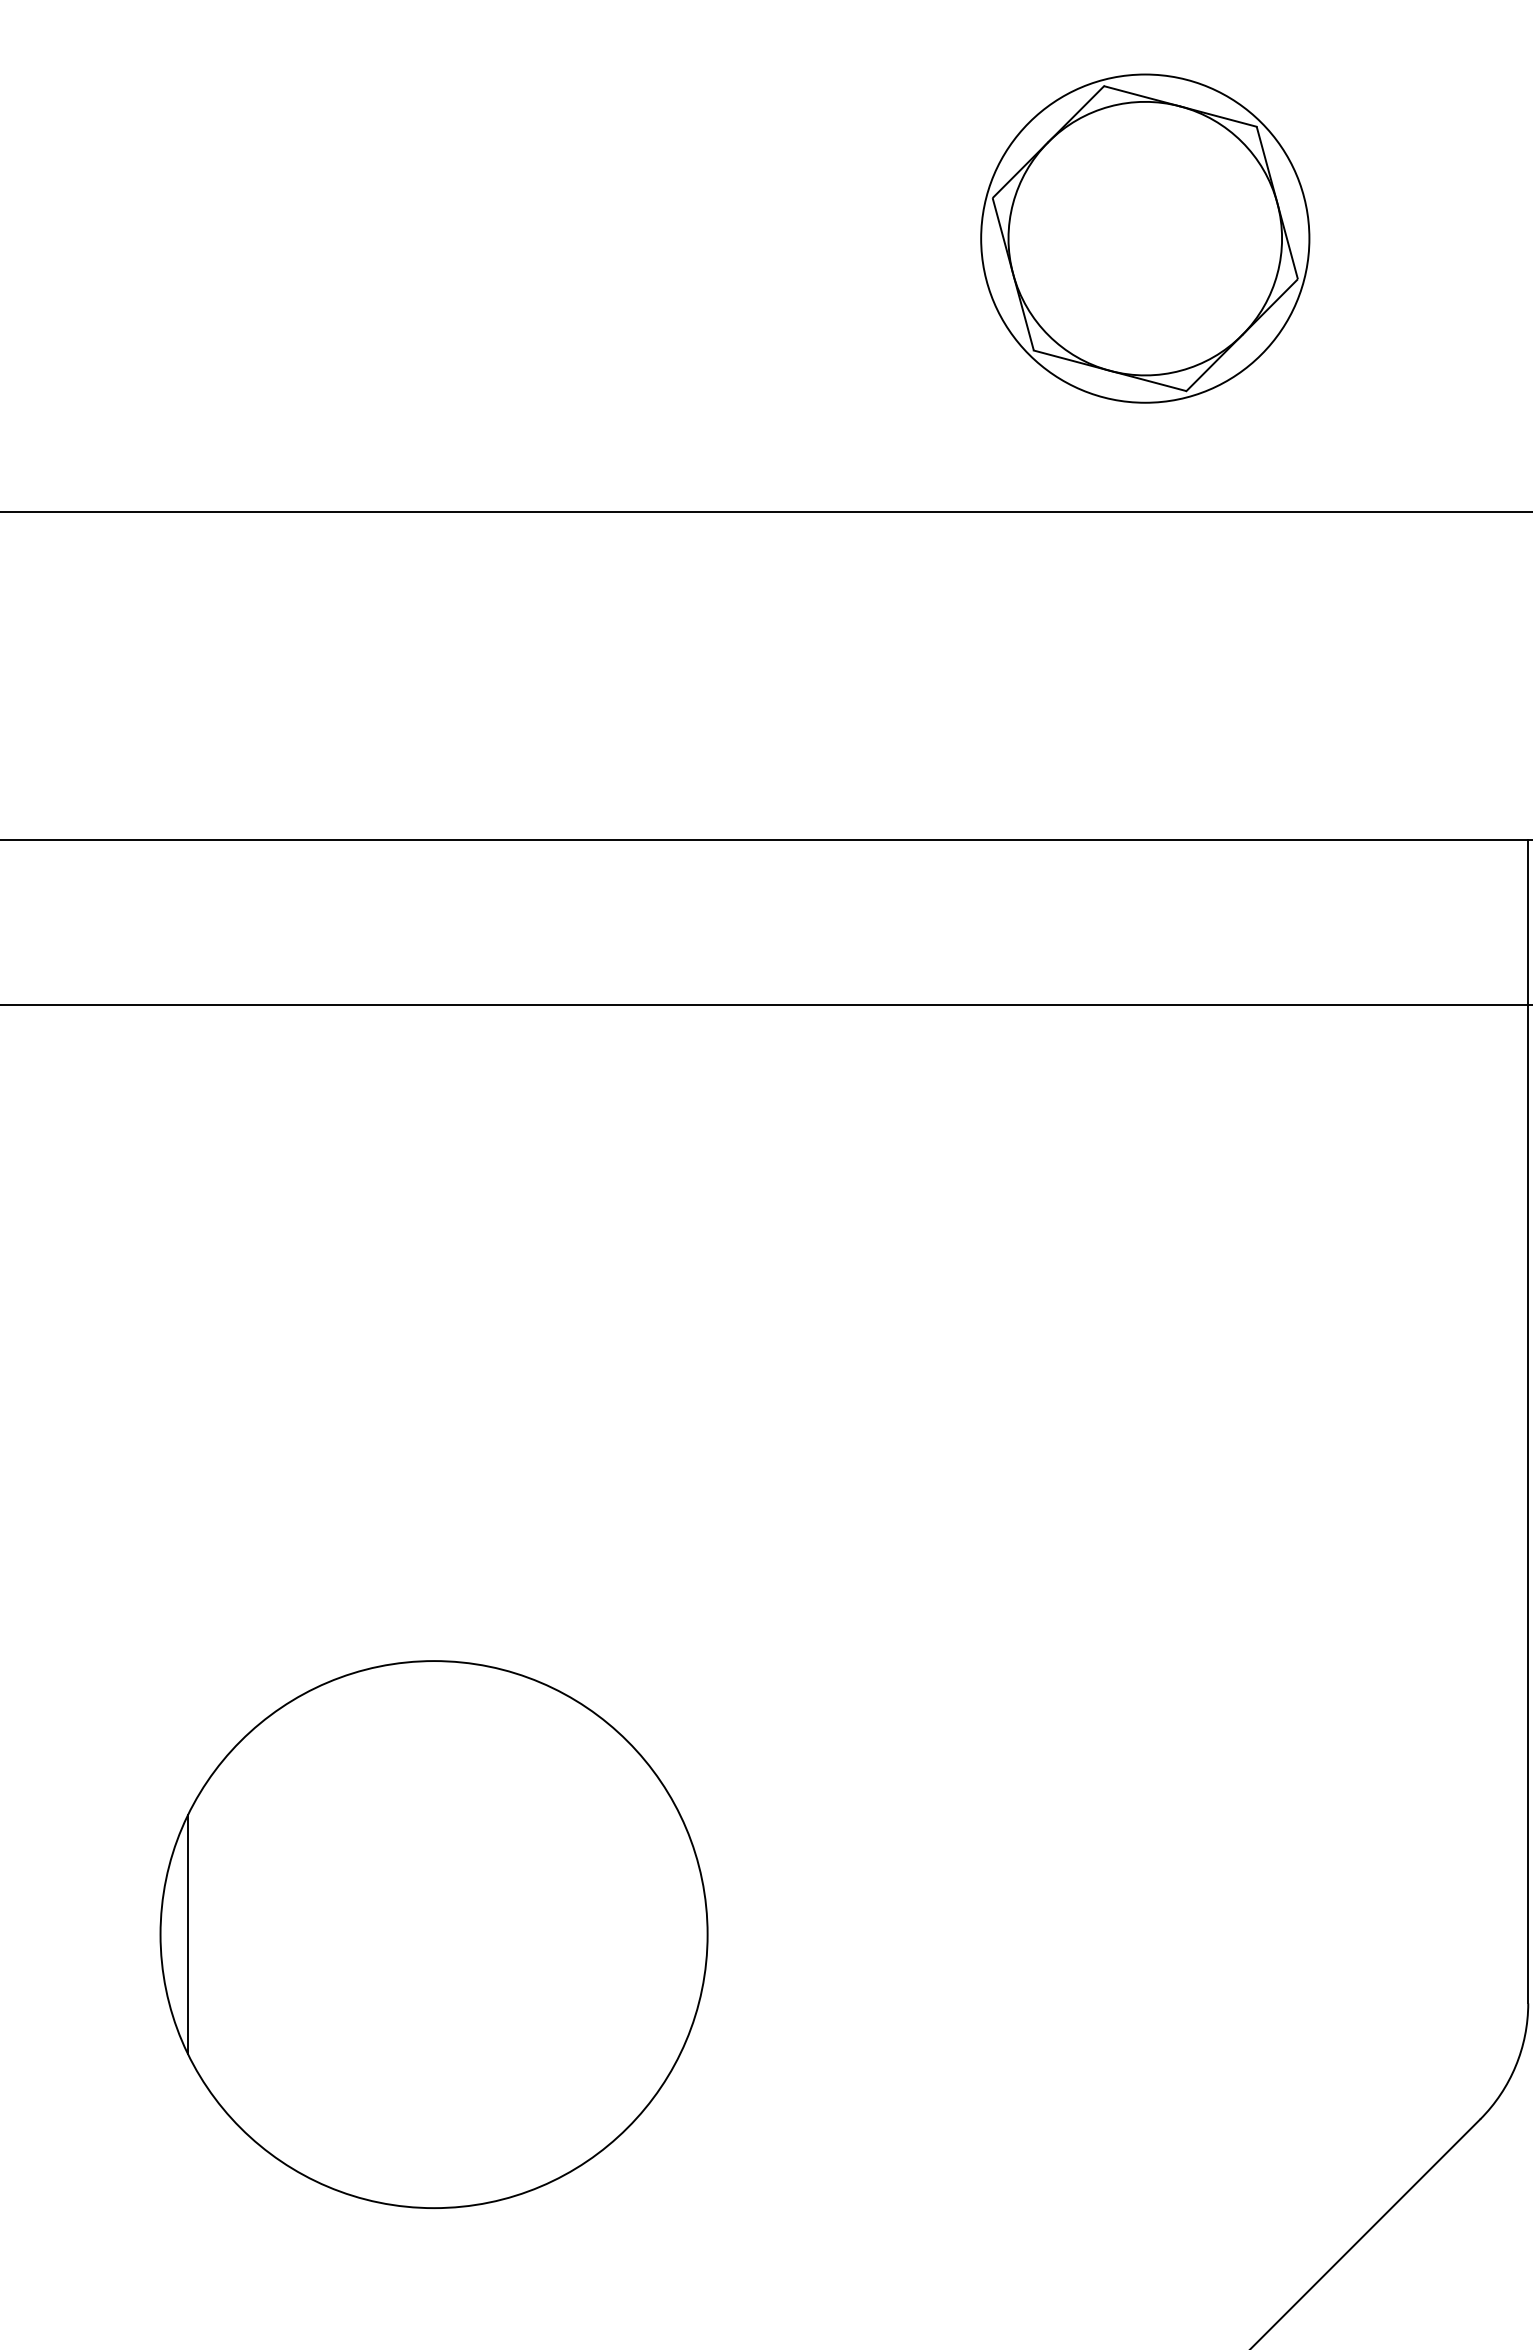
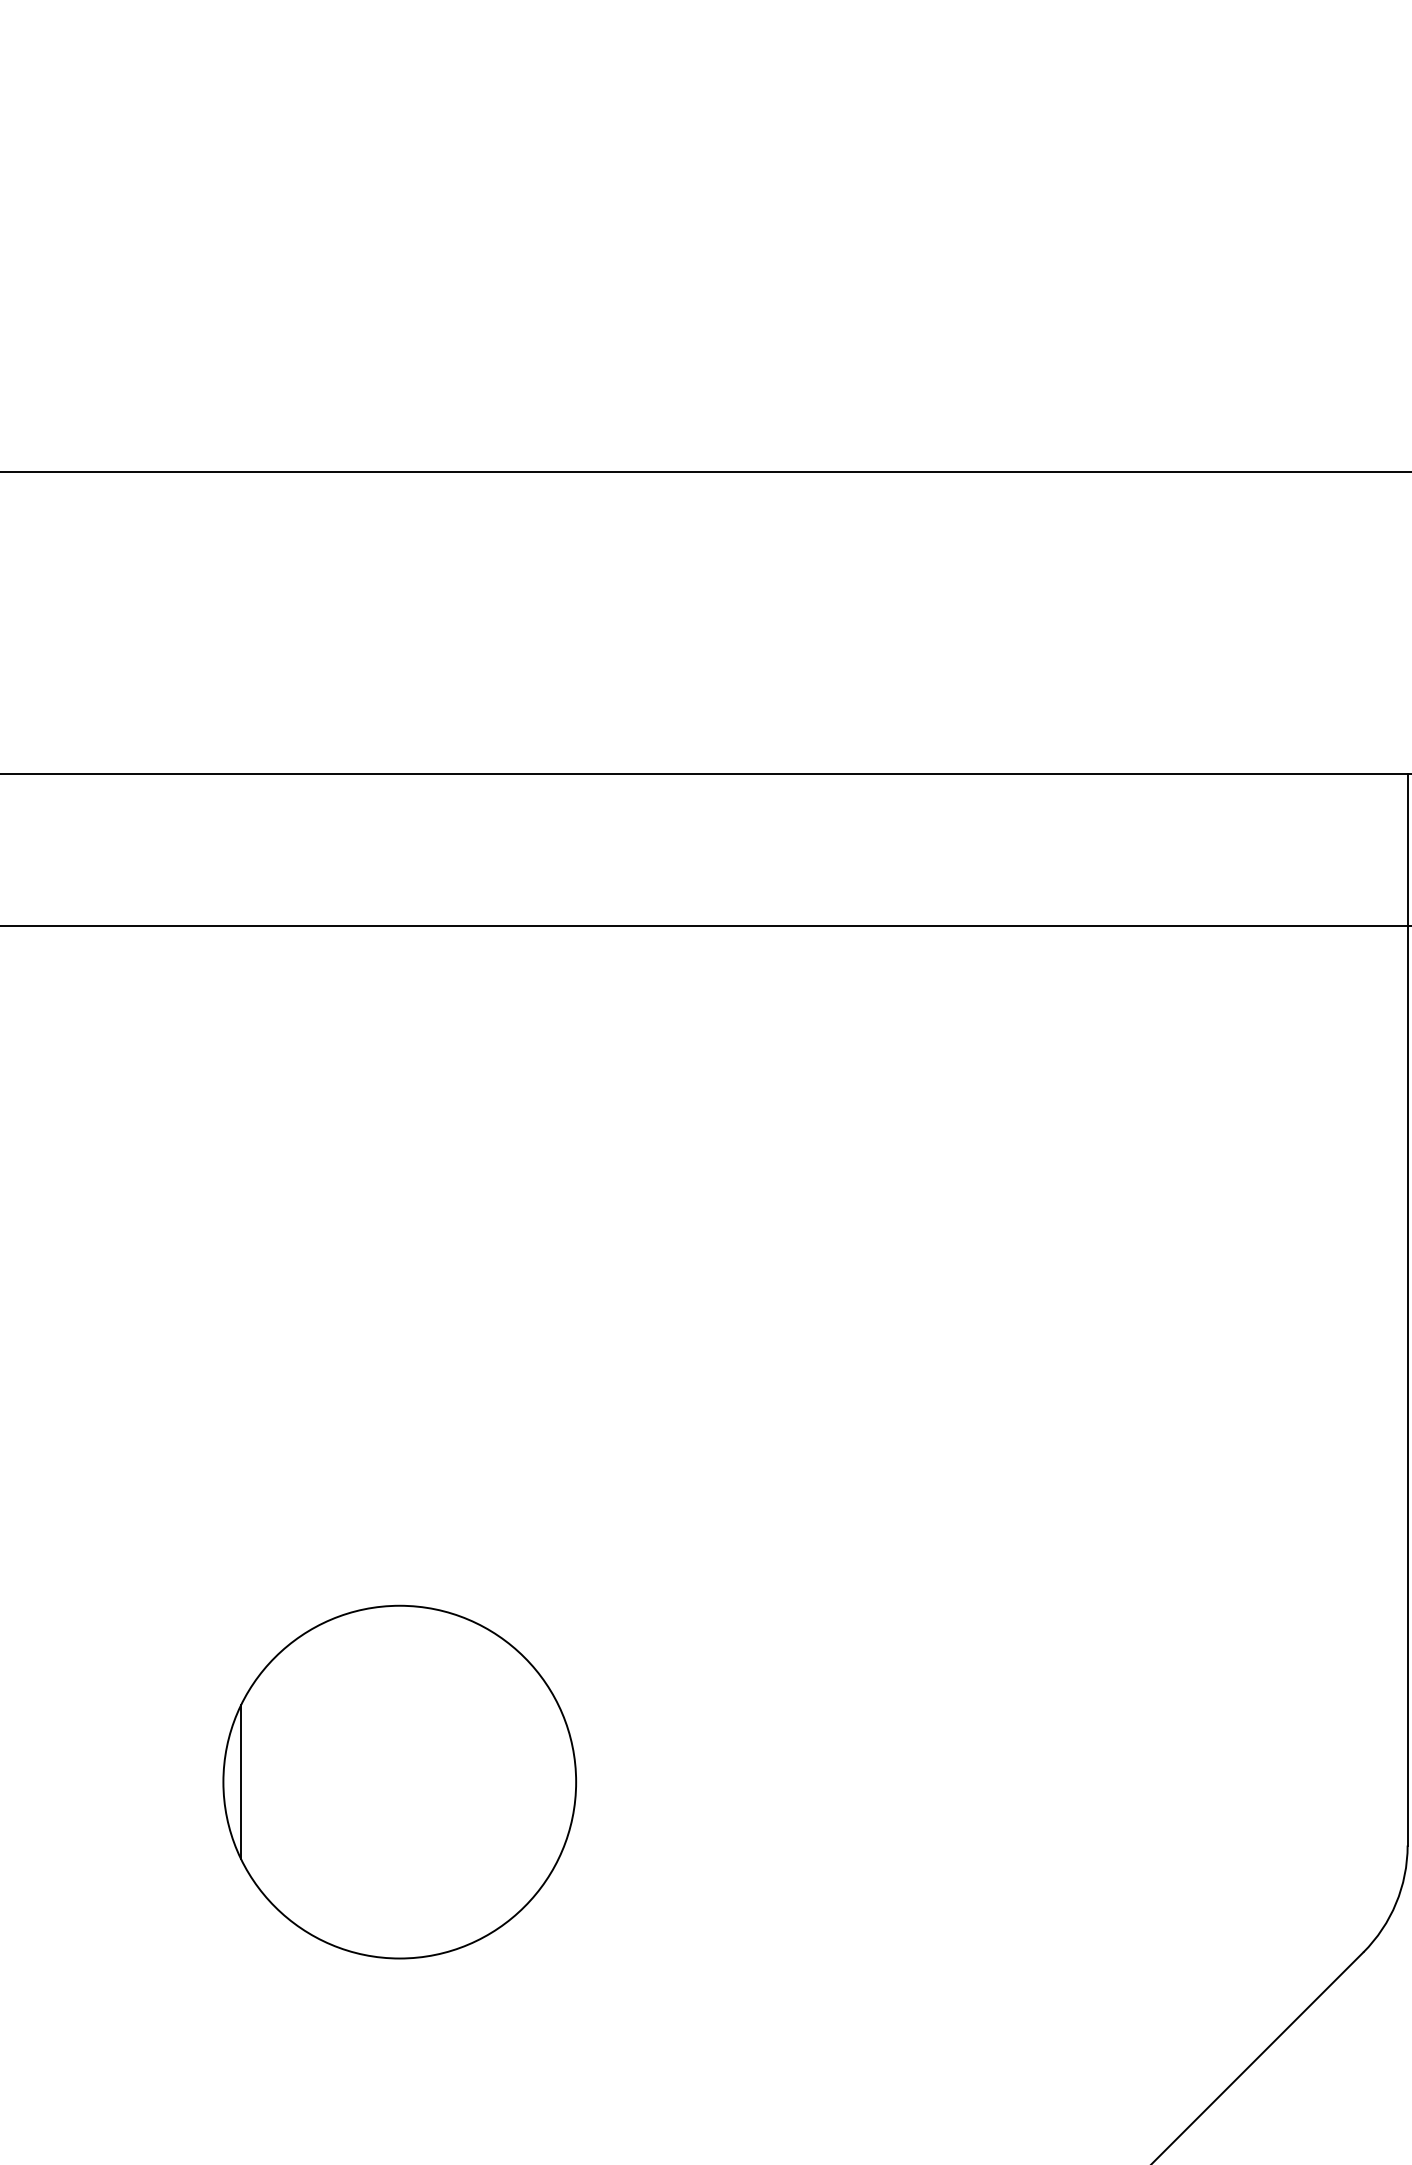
part: (1145, 238) -> (1055, 219), removed
part: (433, 1934) -> (399, 1782), size x0.7

